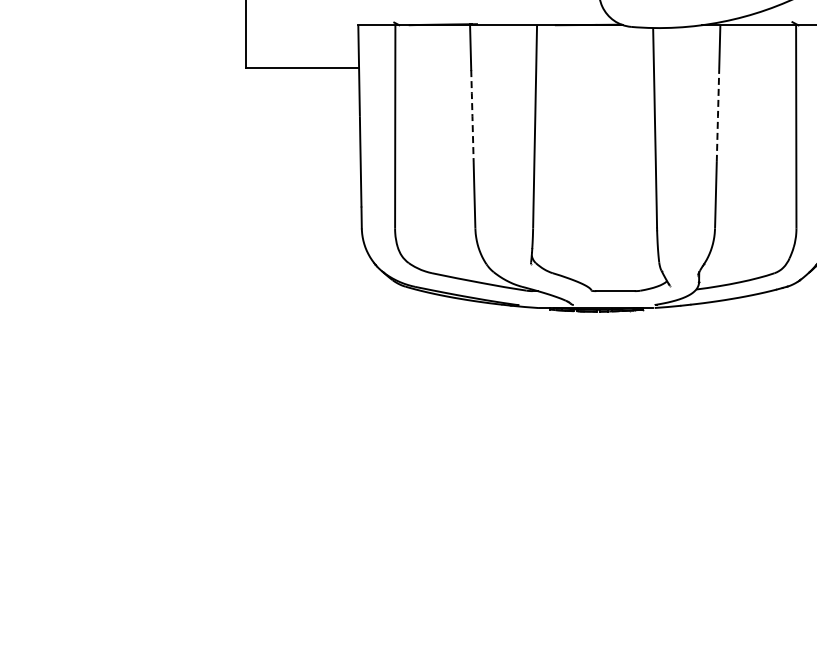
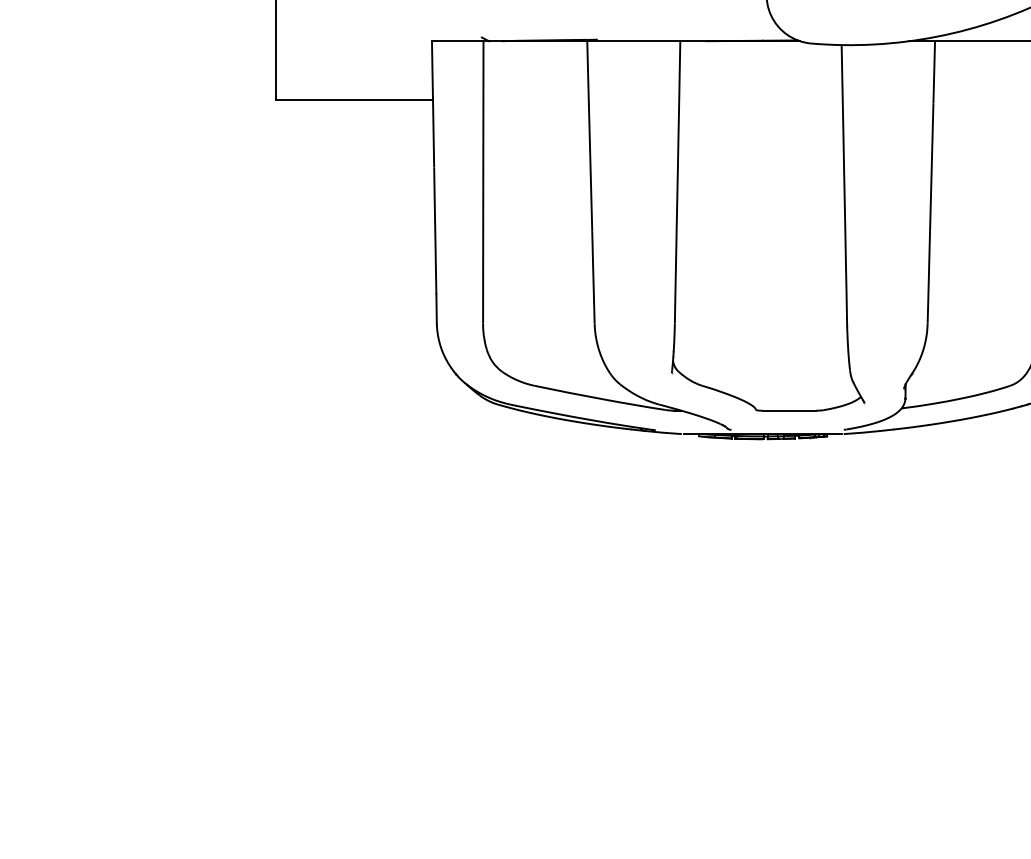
line: (472, 116) -> (590, 168), dashed -> solid
line: (717, 116) -> (931, 168), dashed -> solid

